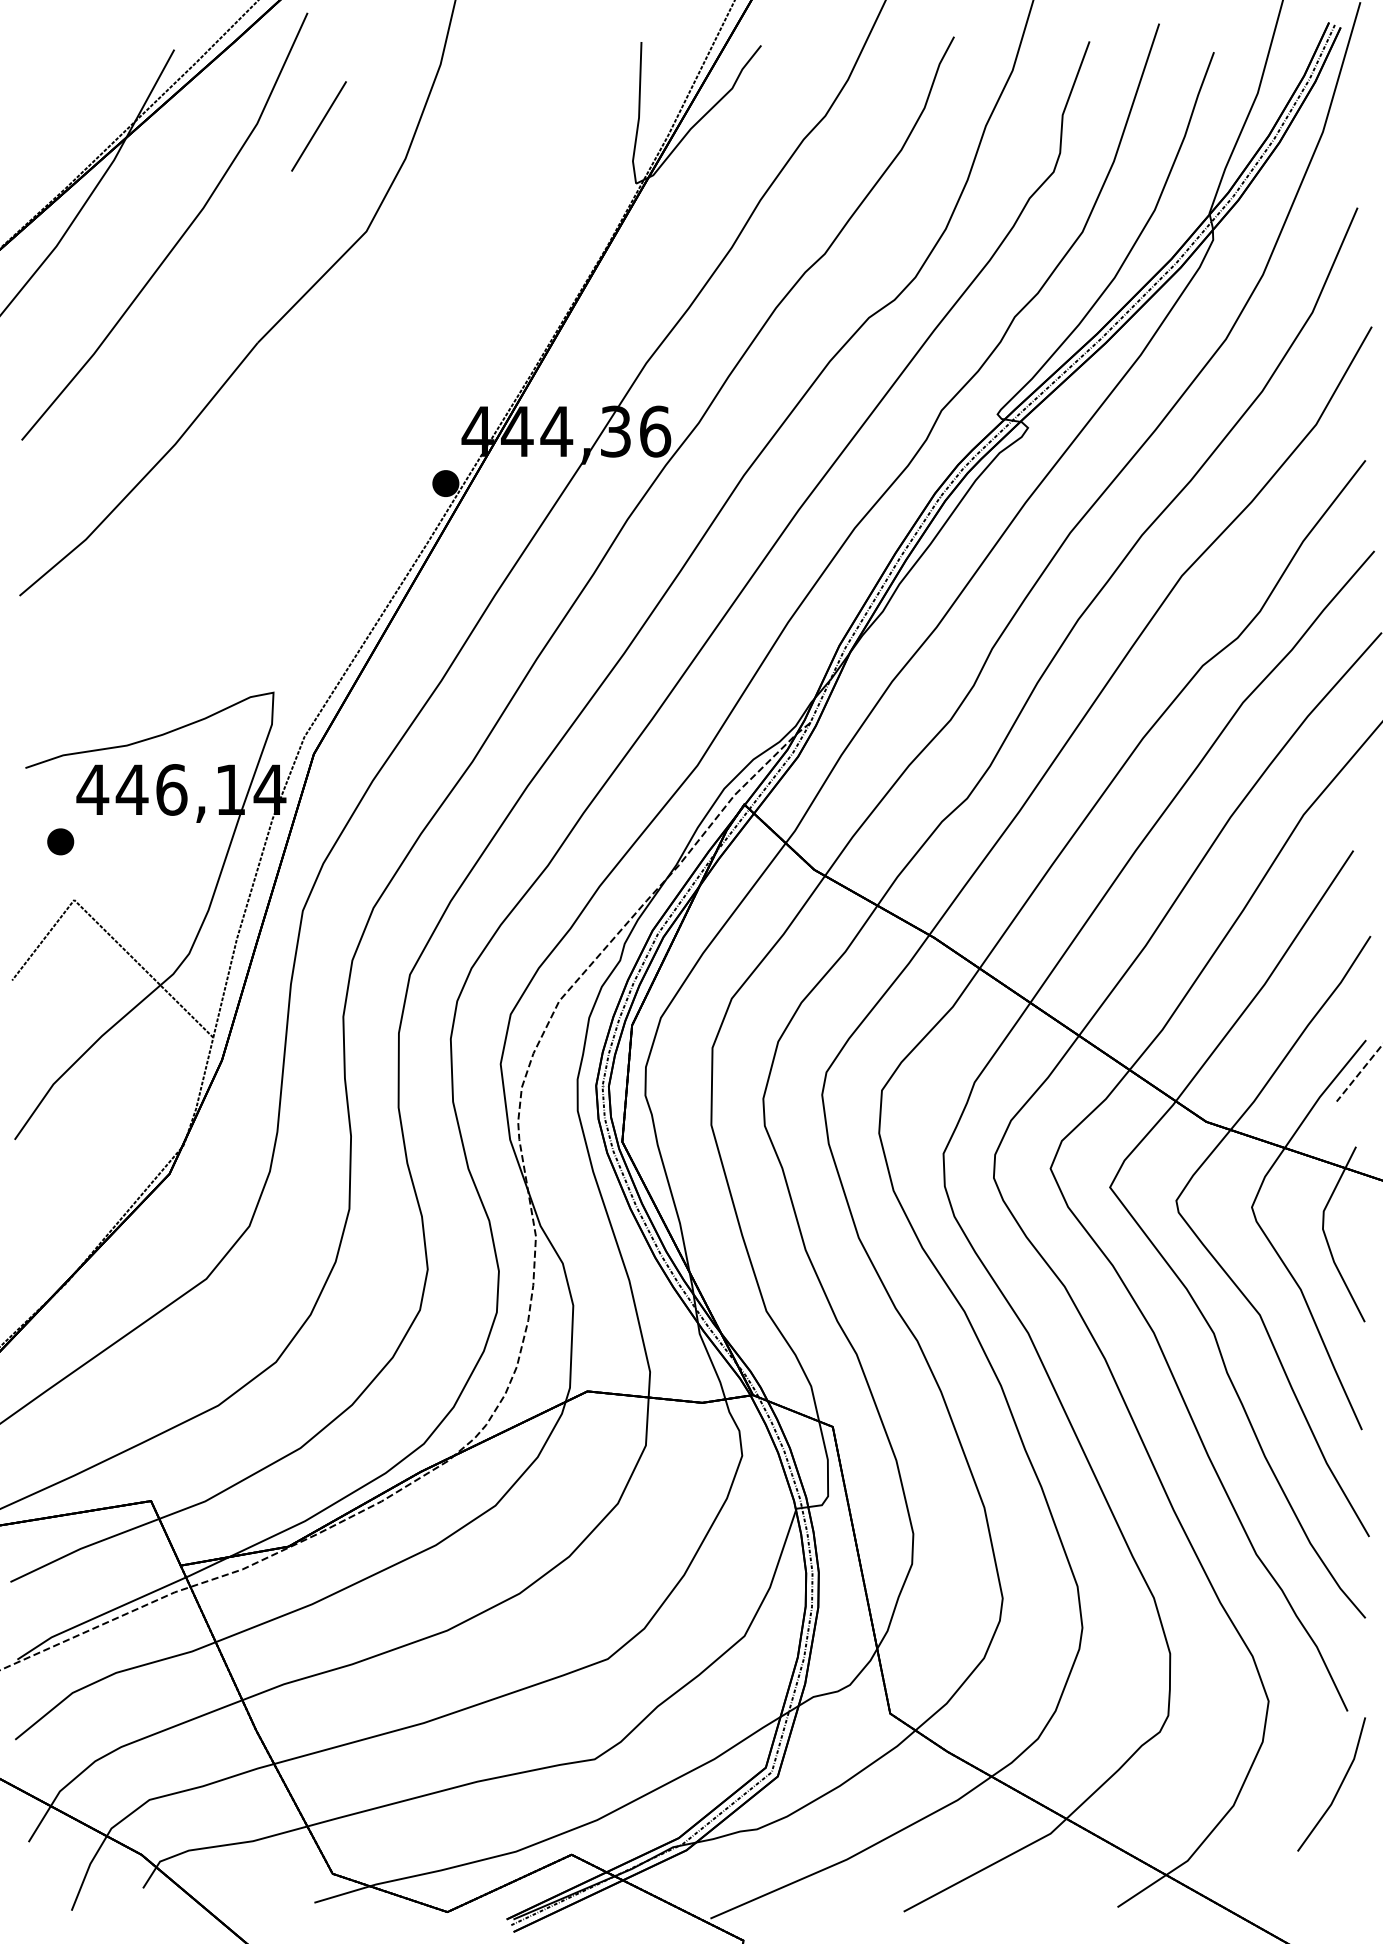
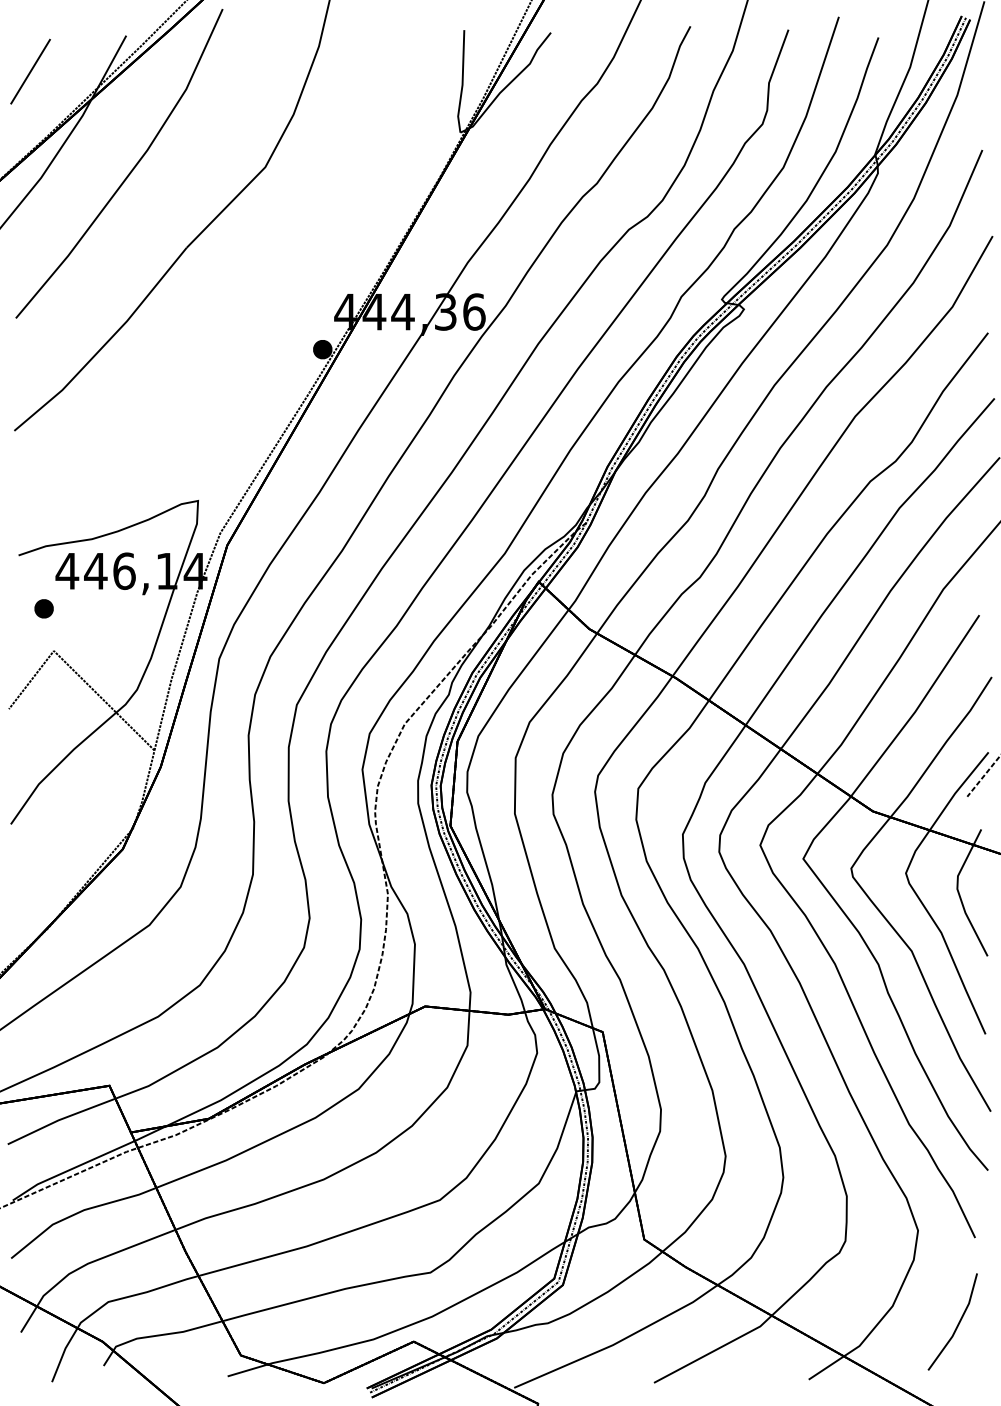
line: (318, 126) -> (30, 71), moved
line: (1338, 1787) -> (957, 1324), moved

